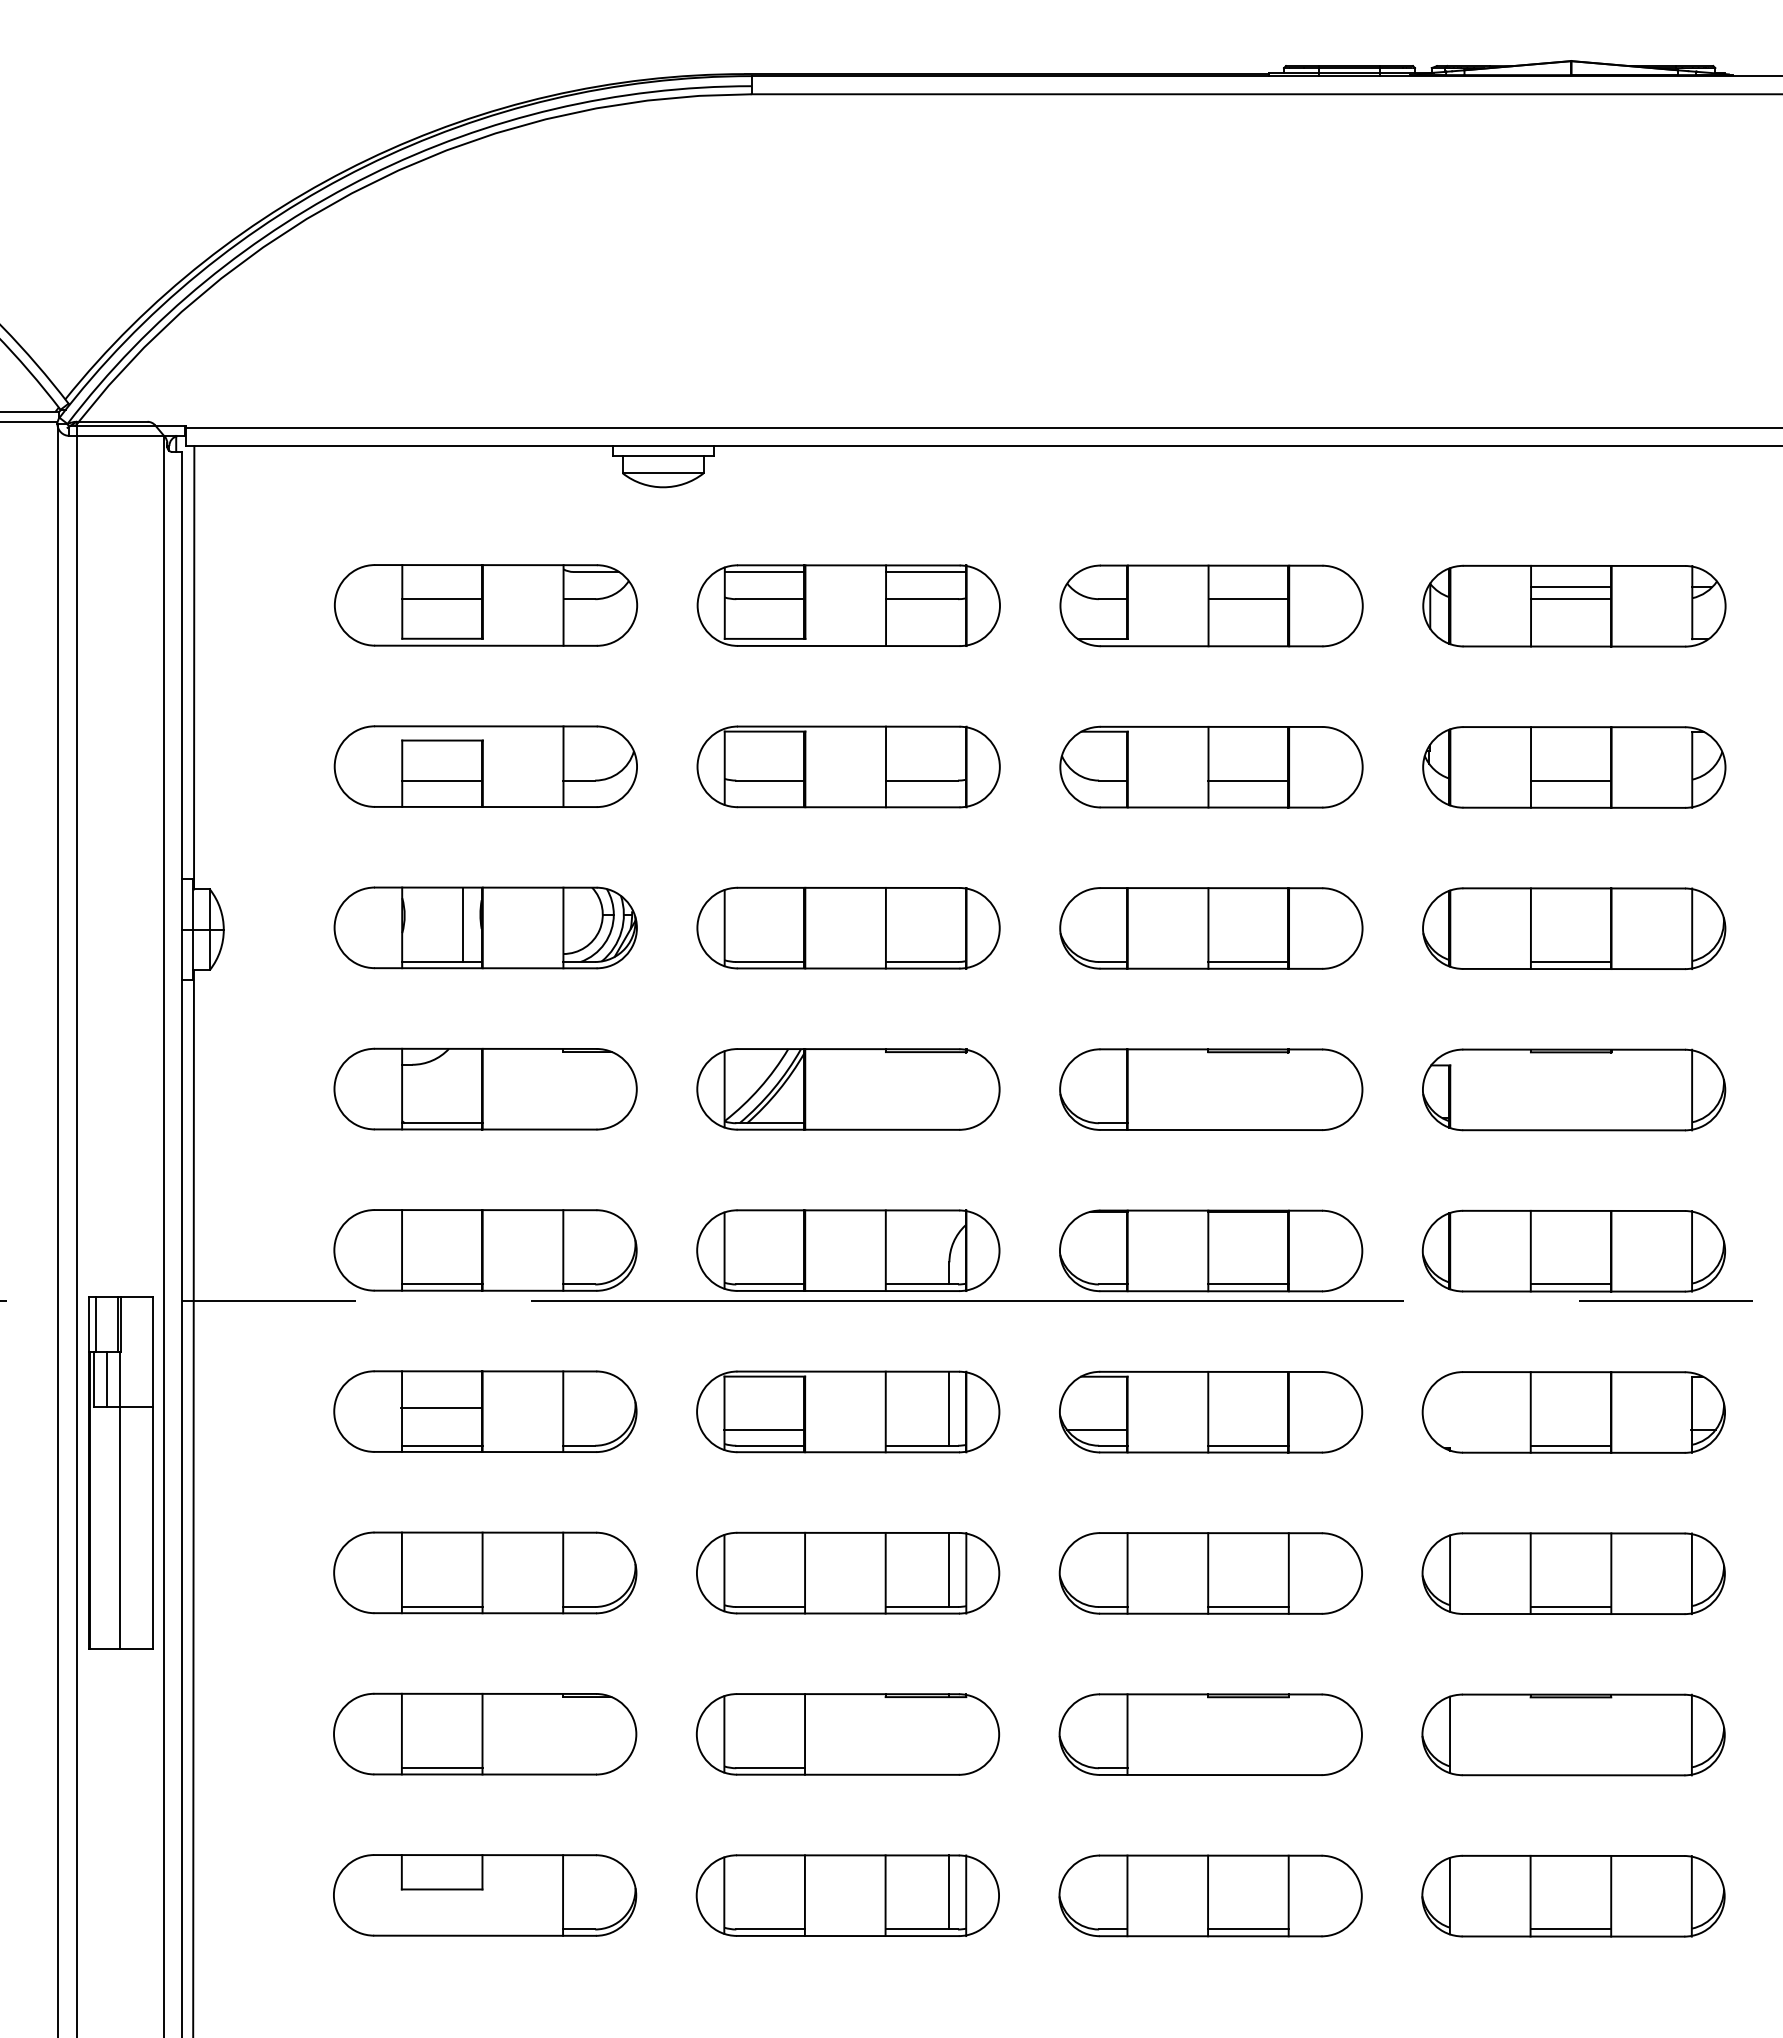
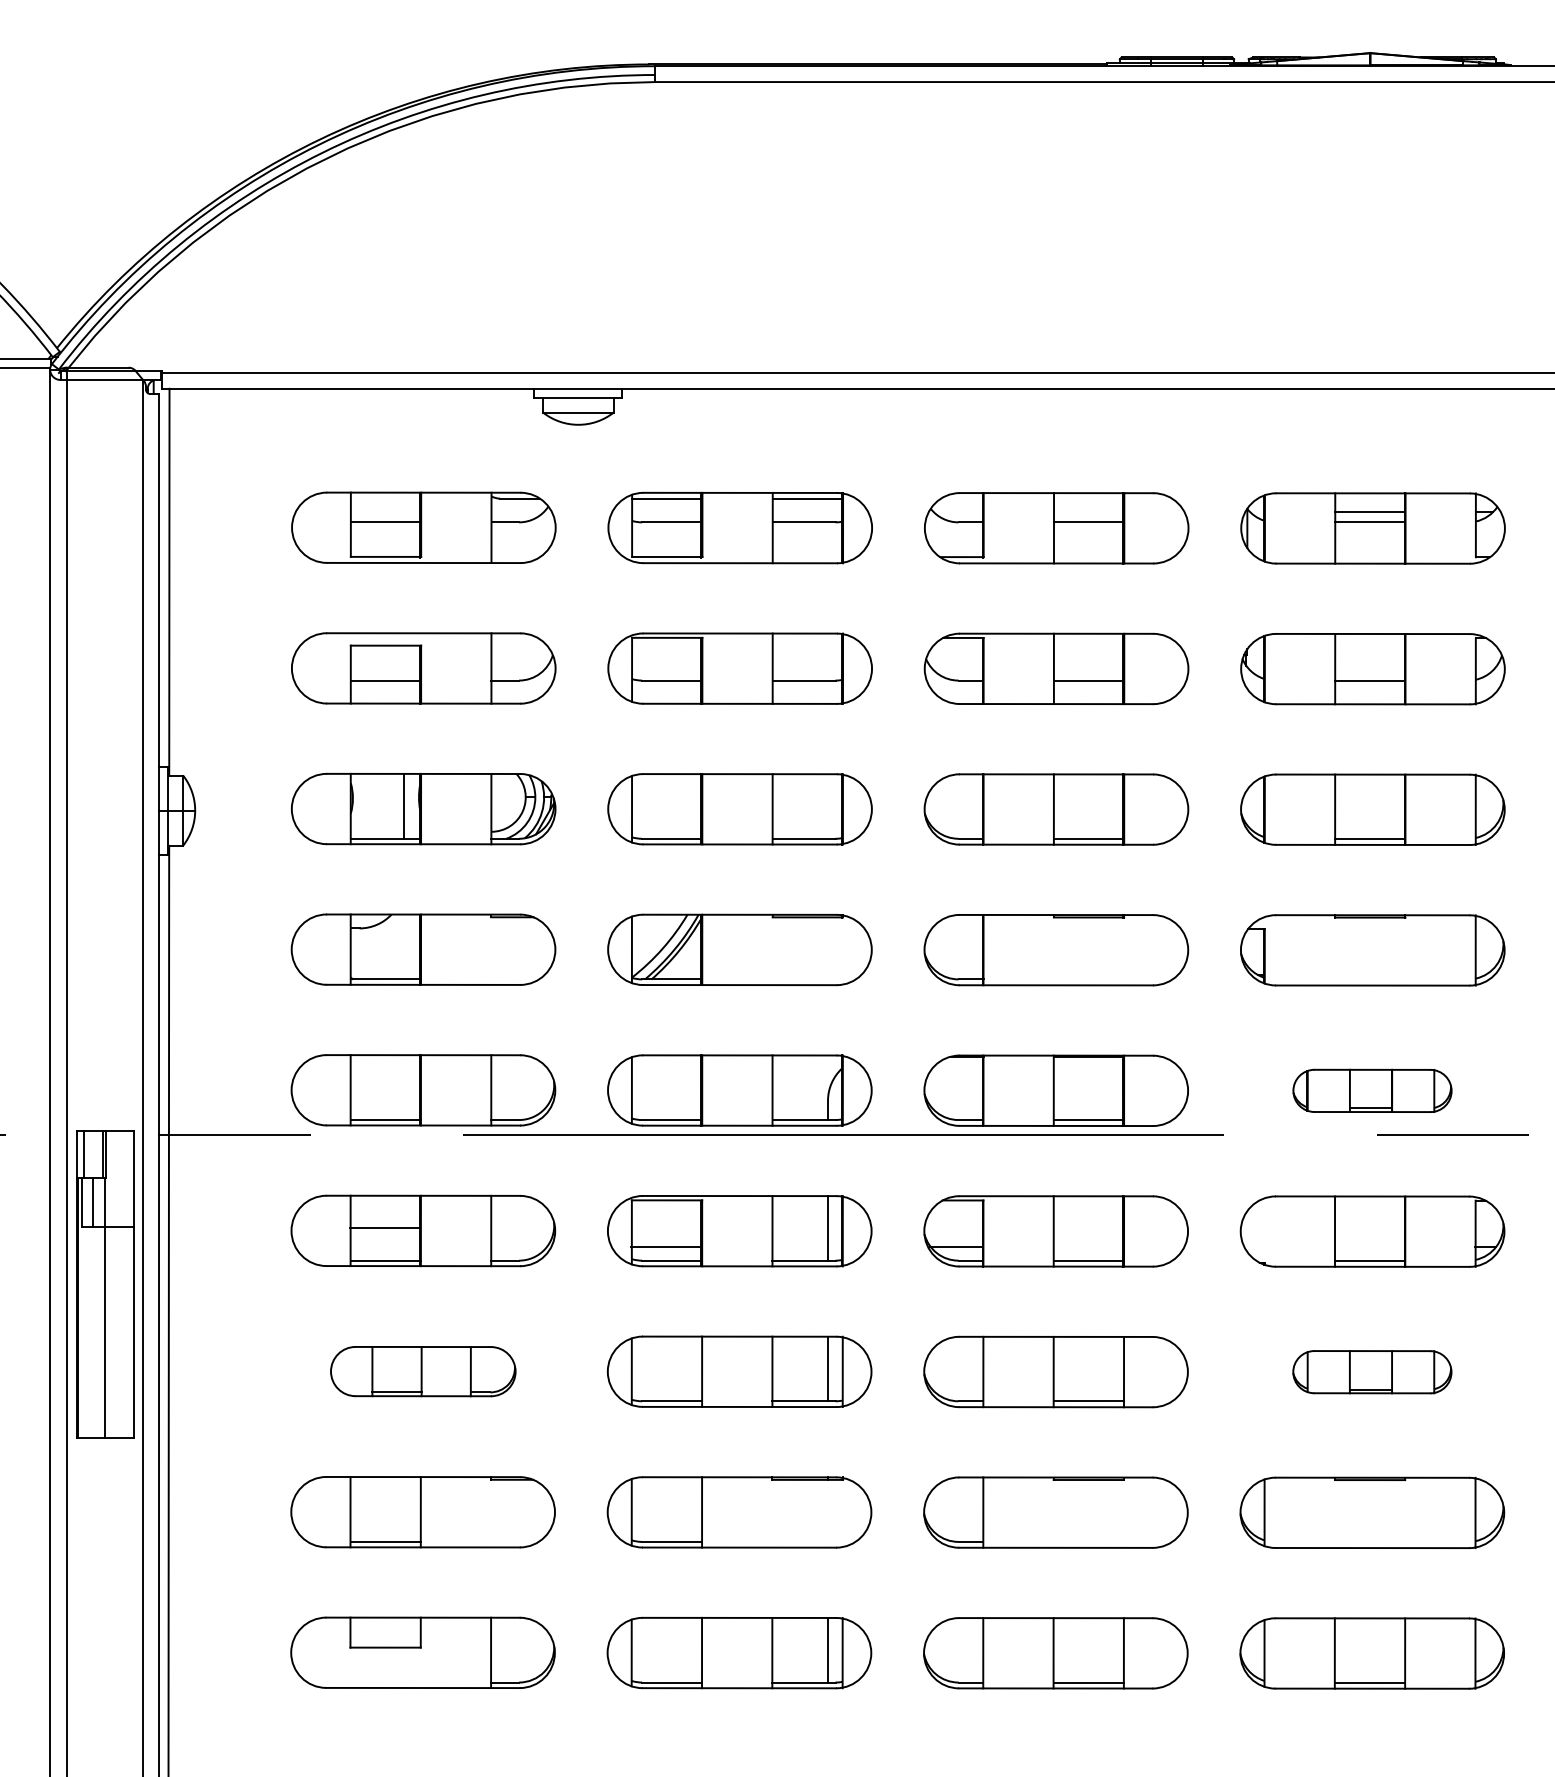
part: (1573, 1250) -> (1372, 1090), size x0.6
part: (485, 1572) -> (423, 1371), size x0.7
part: (1573, 1573) -> (1372, 1372), size x0.6

